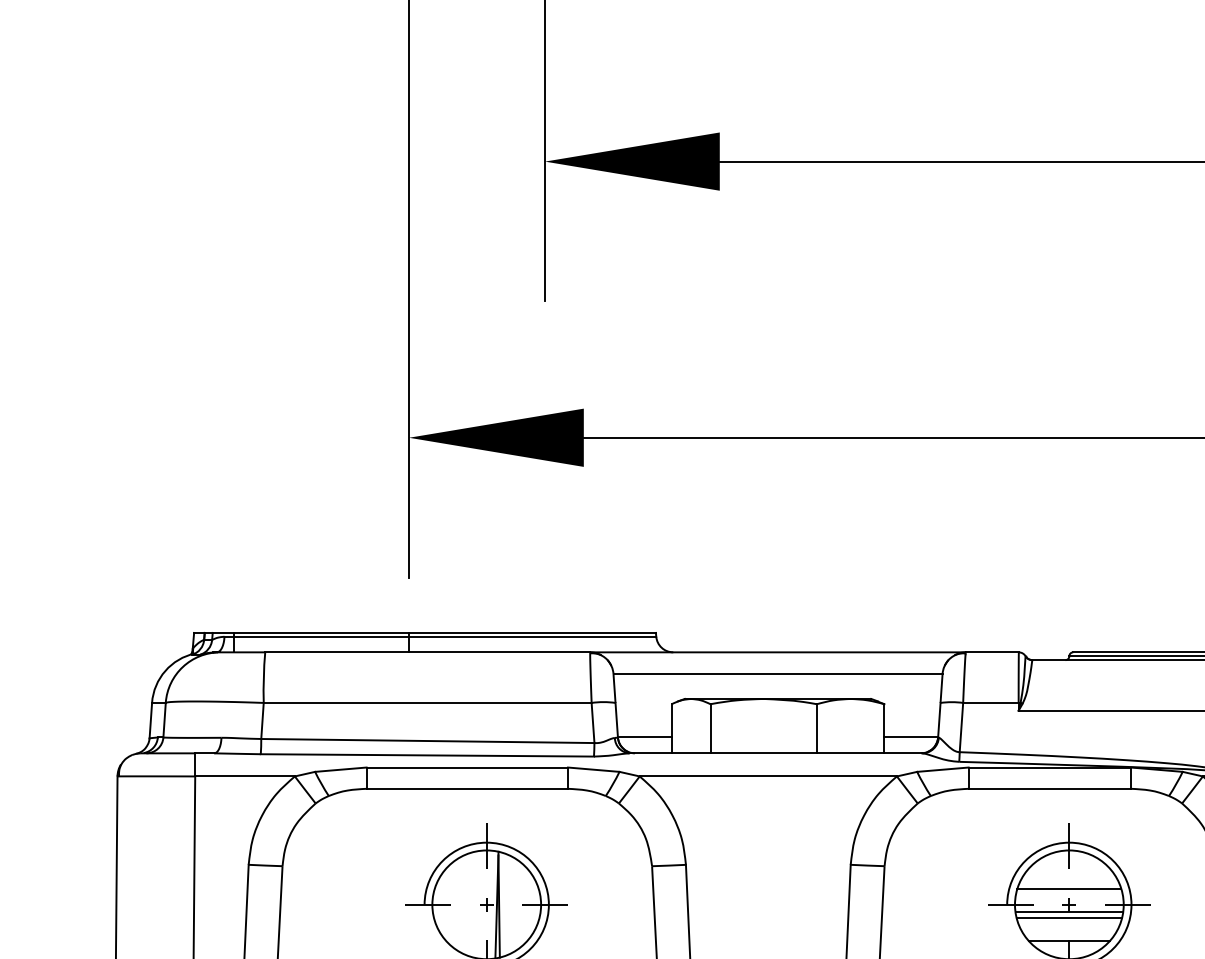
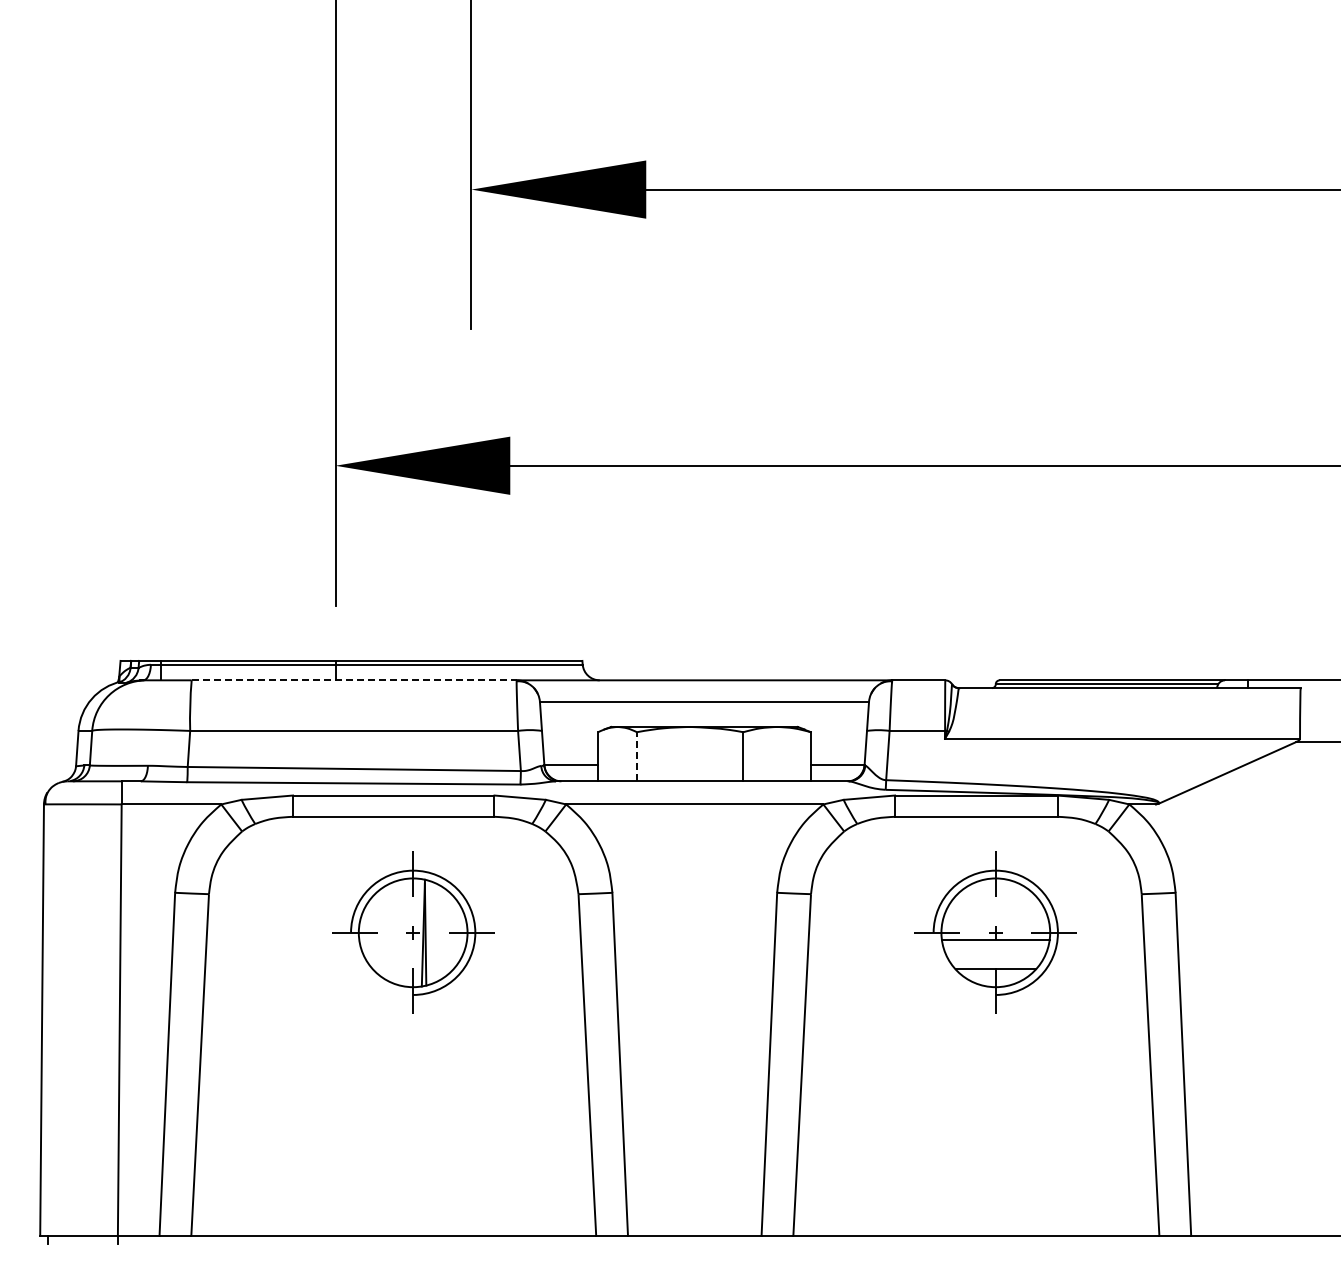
line: (428, 652) -> (354, 680), solid -> dashed
line: (710, 728) -> (636, 756), solid -> dashed
line: (1069, 889) -> (995, 917), removed
line: (1069, 918) -> (995, 946), removed

